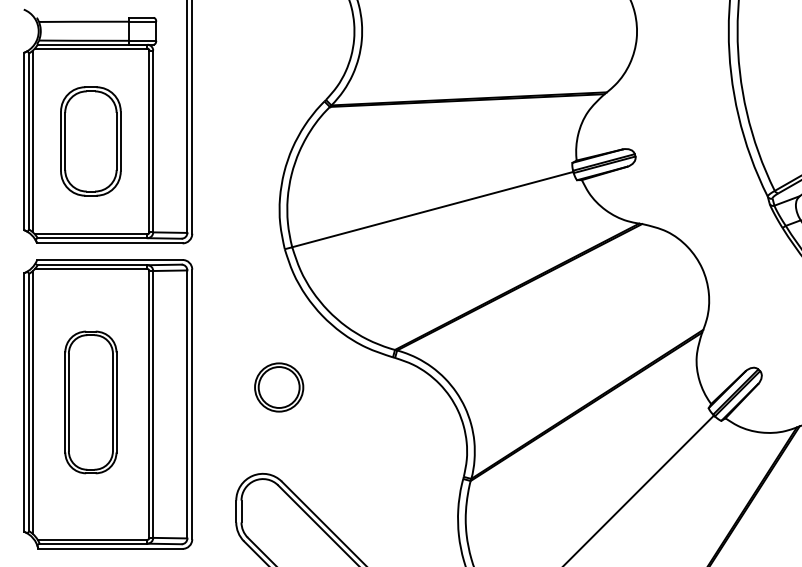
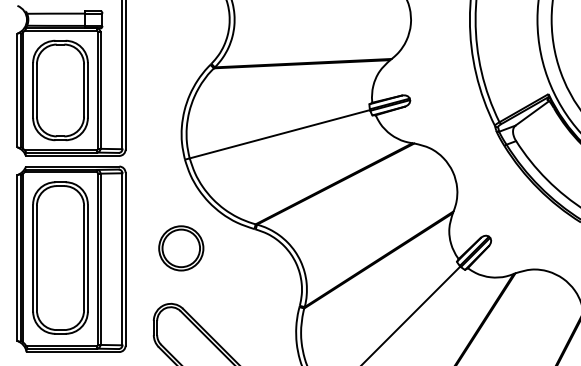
part: (90, 141) -> (60, 90), size x1.43
part: (279, 387) -> (181, 248), size x1.43
part: (90, 401) -> (60, 257), size x1.67

